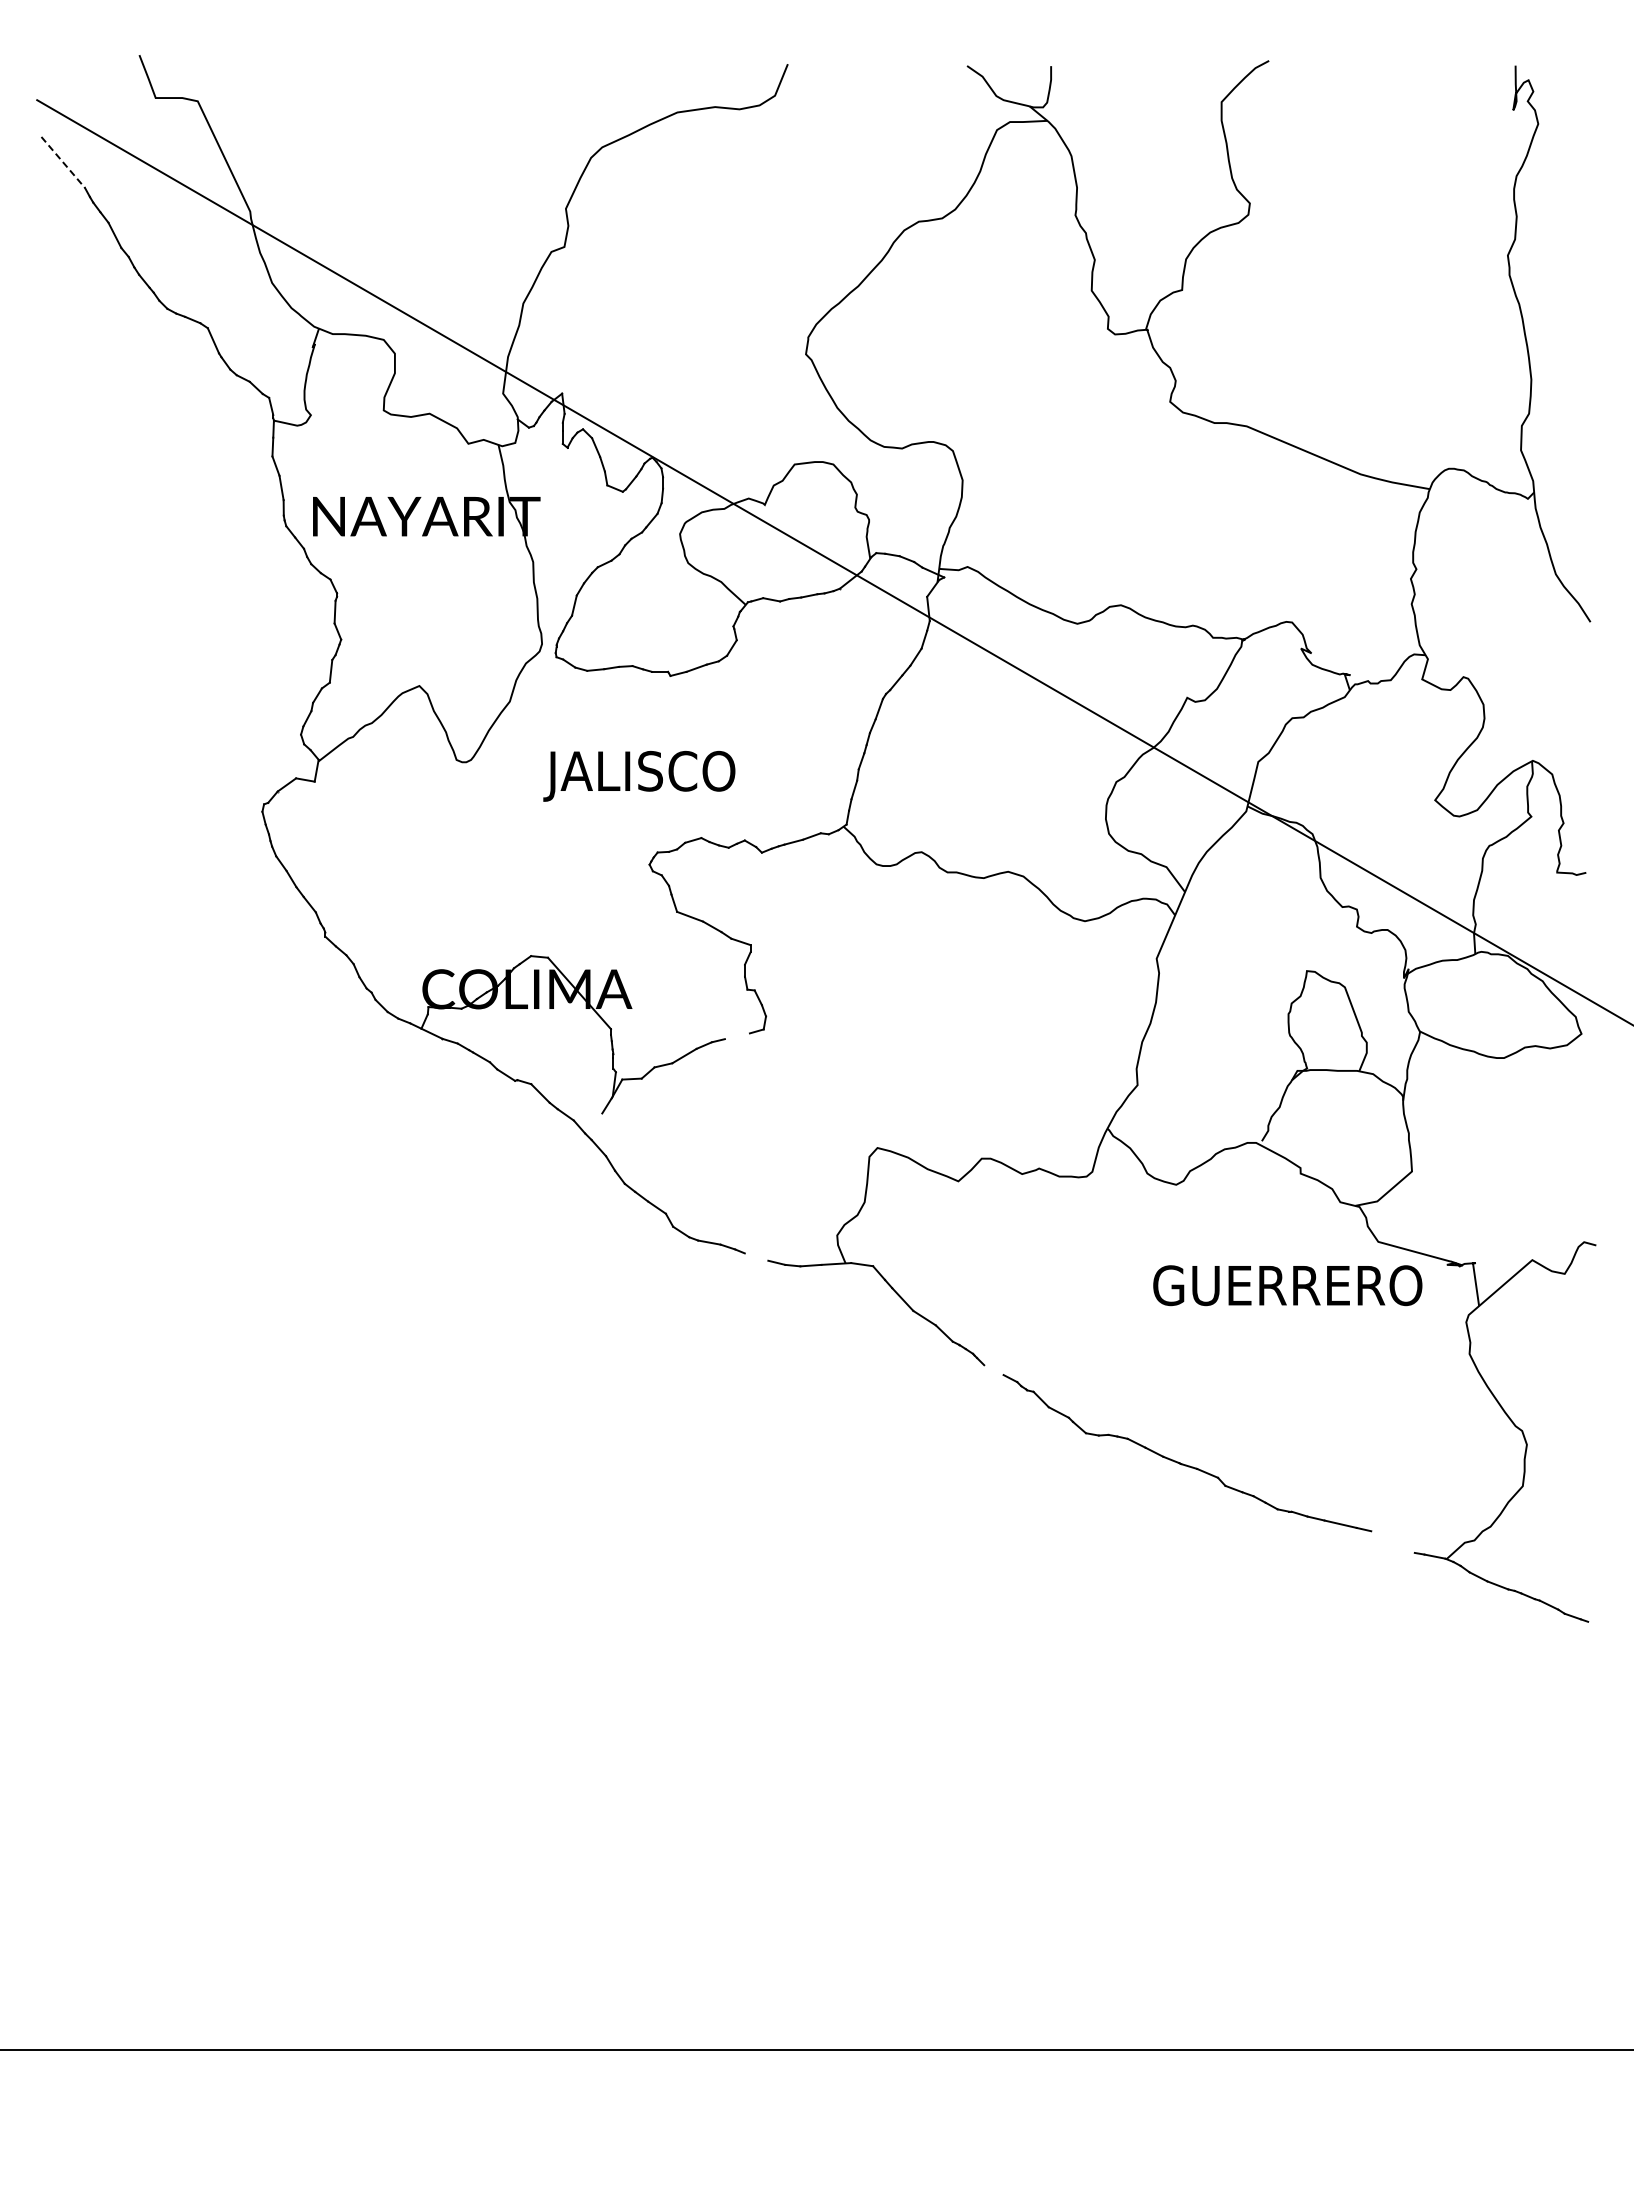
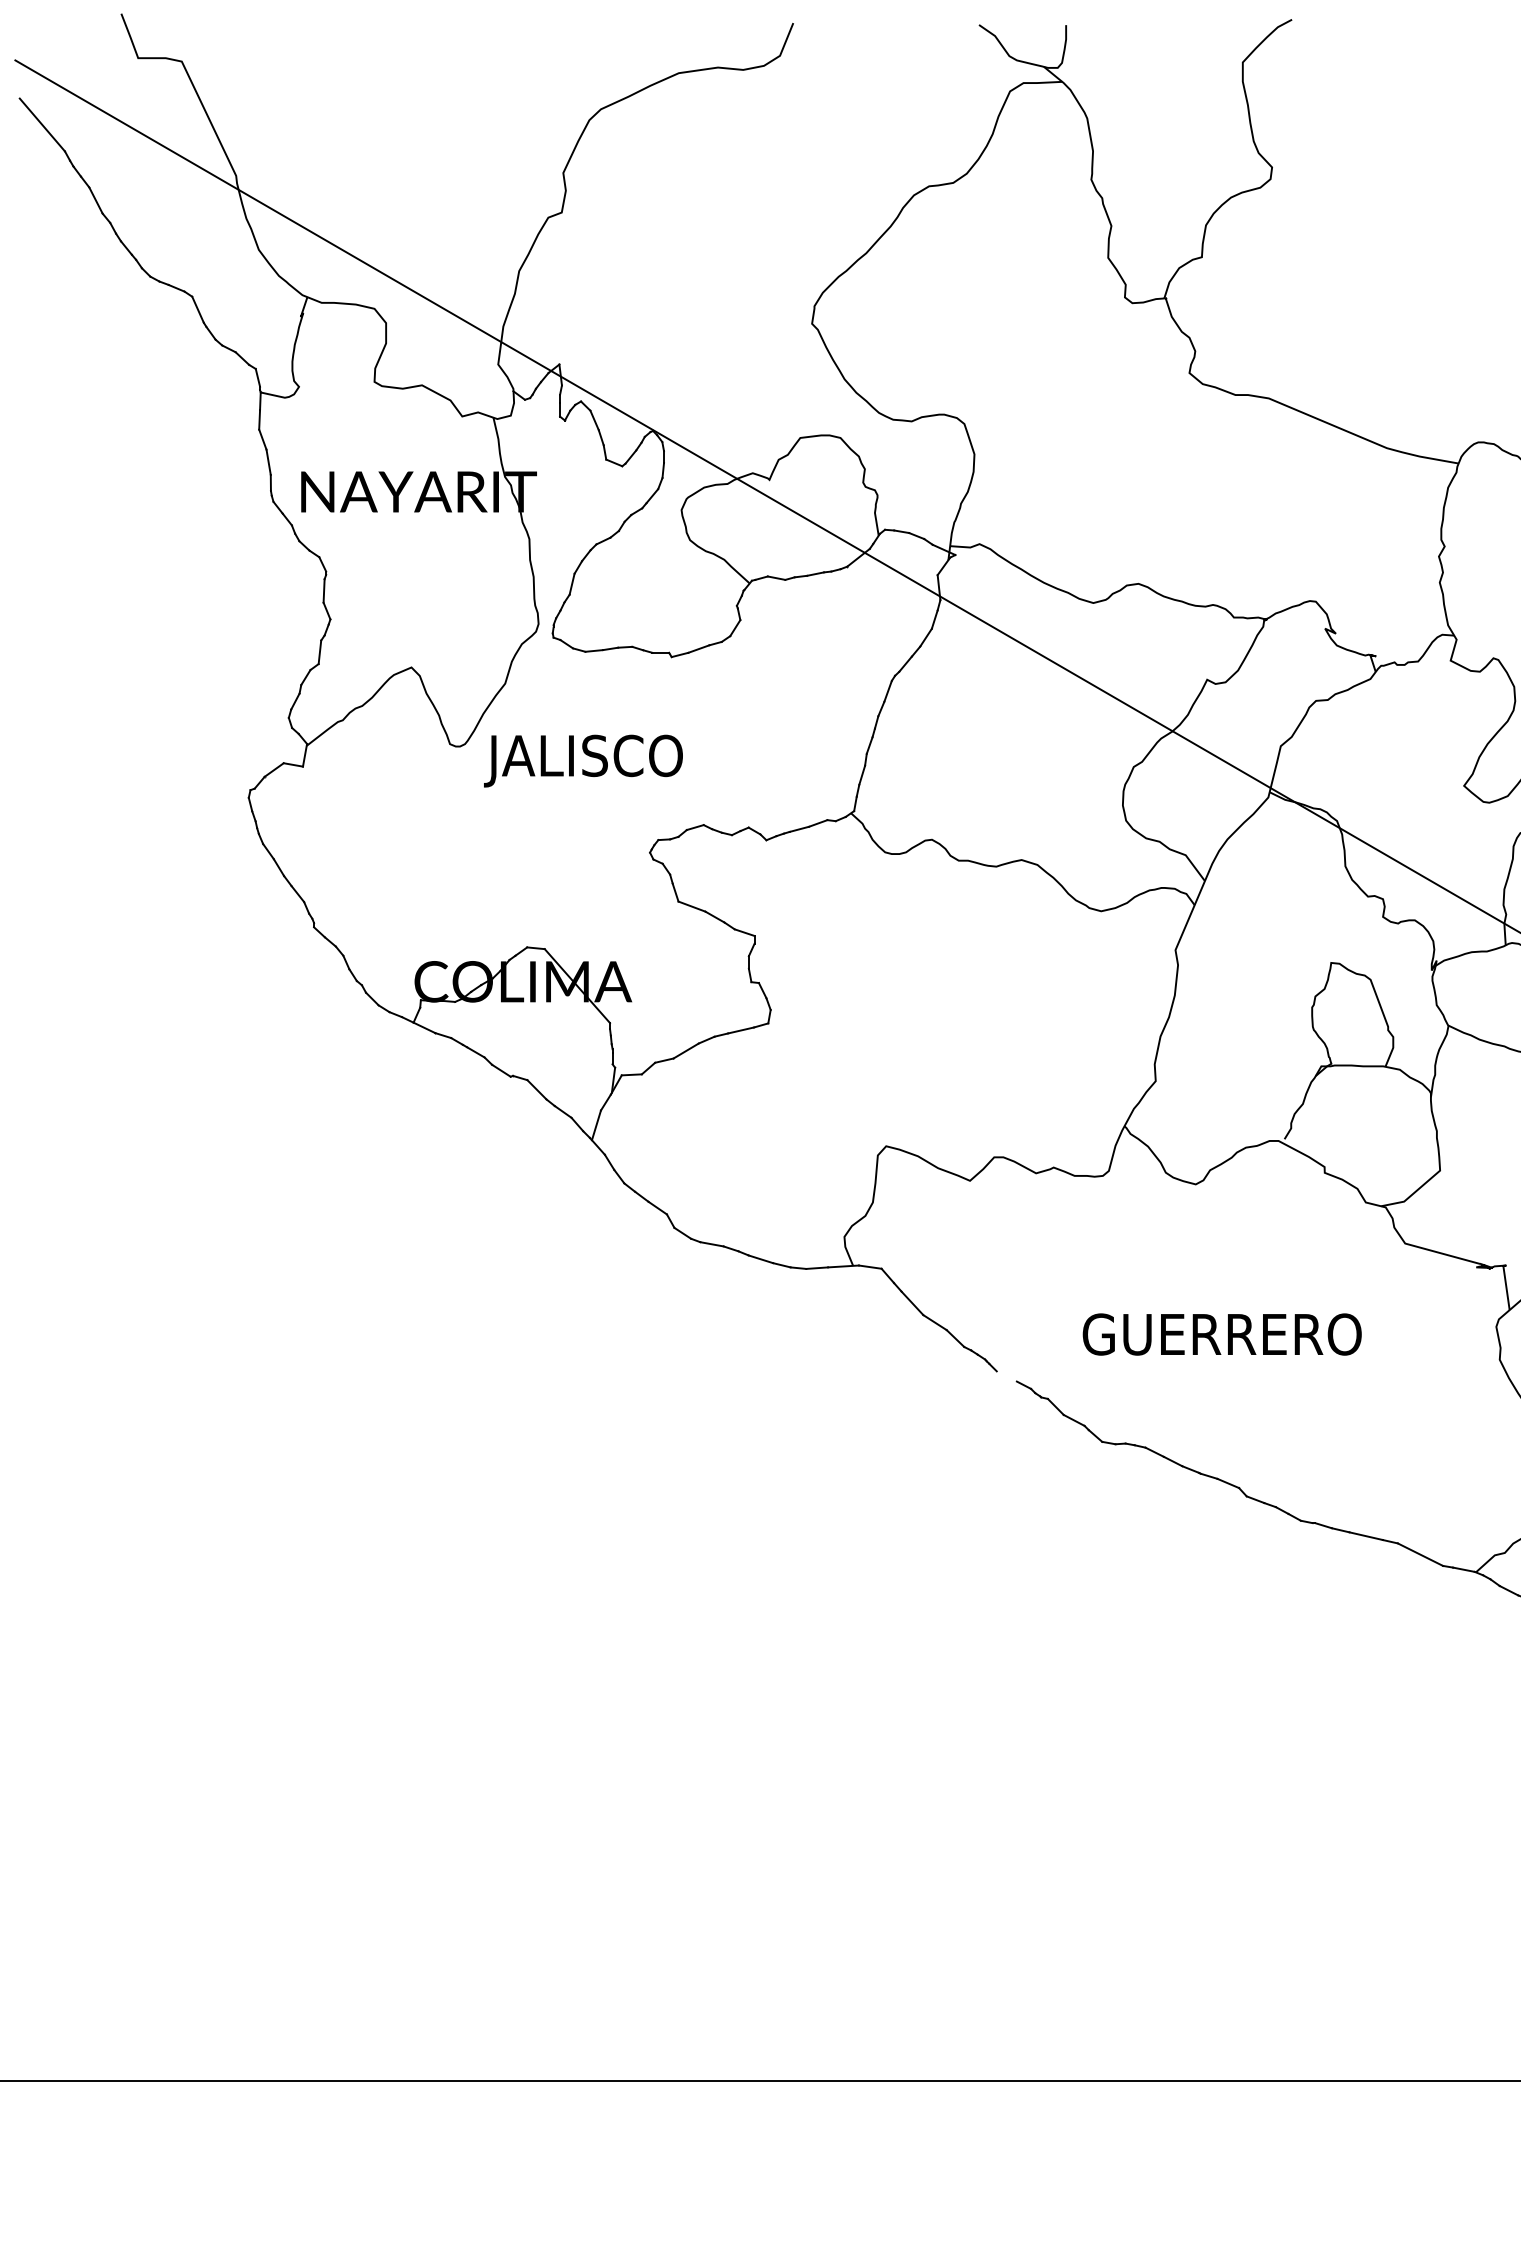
line: (63, 162) -> (42, 124), dashed -> solid
text: (639, 776) -> (583, 761), moved
line: (736, 1036) -> (740, 1030), added
line: (597, 1127) -> (596, 1125), added
line: (756, 1256) -> (760, 1258), added
text: (1287, 1285) -> (1221, 1334), moved
line: (1392, 1541) -> (1419, 1554), added

